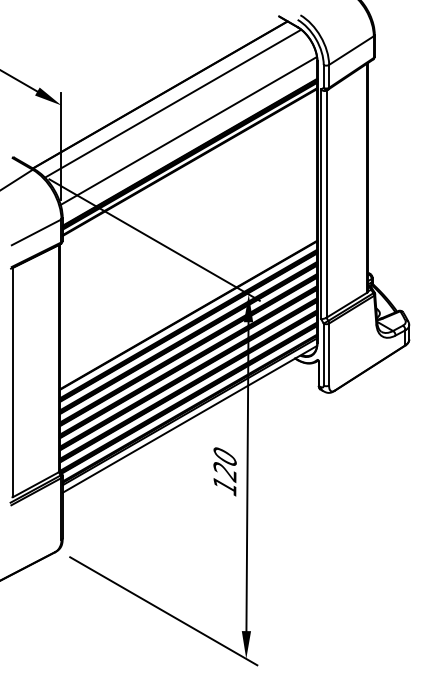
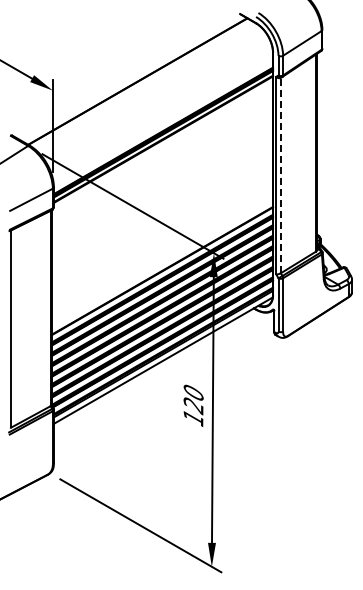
line: (172, 102) -> (148, 88), removed
line: (188, 130) -> (162, 112), removed
line: (326, 204) -> (280, 175), solid -> dashed

